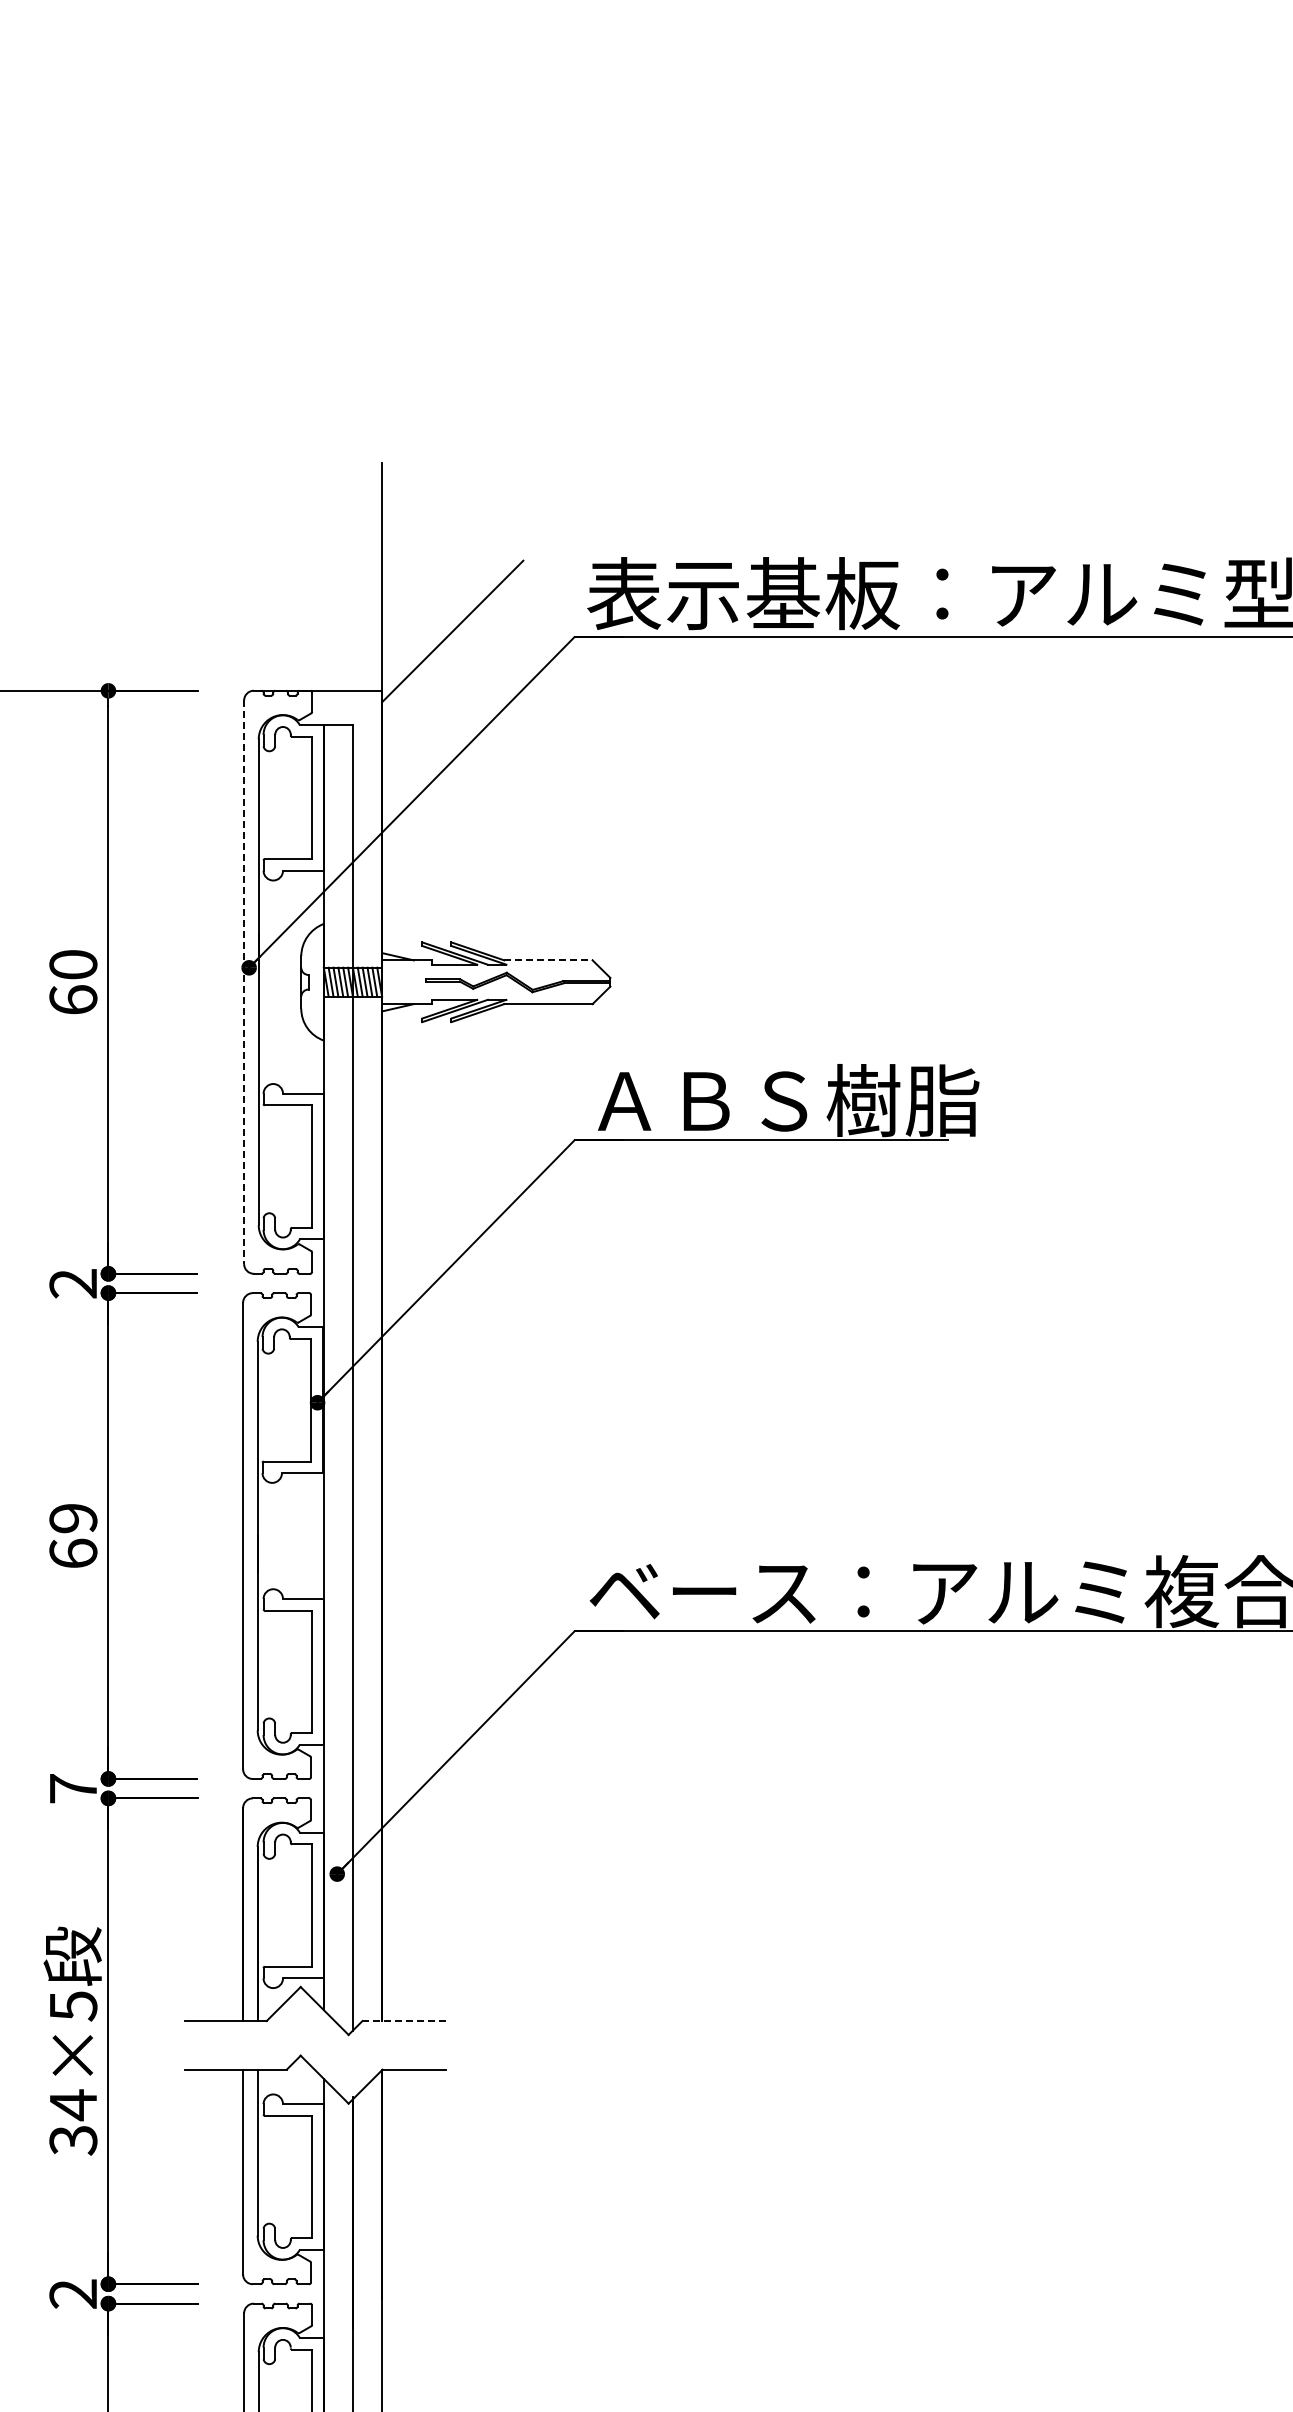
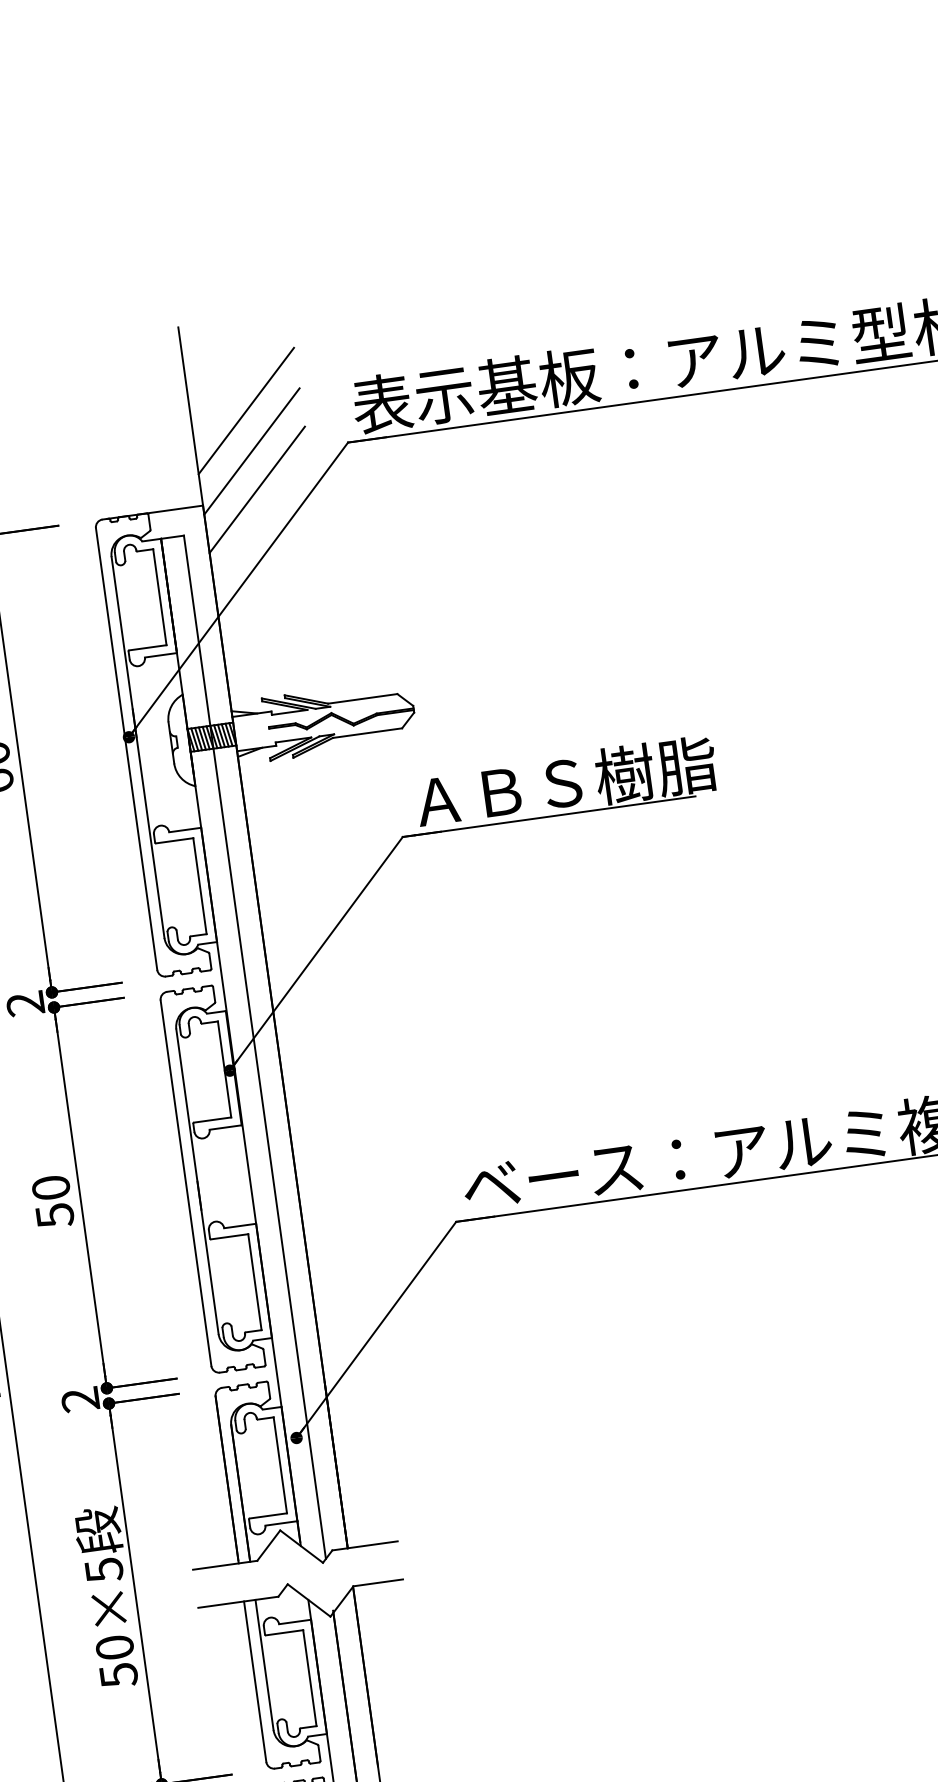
line: (452, 579) -> (246, 410), added
line: (452, 680) -> (257, 489), added
line: (548, 960) -> (362, 698), dashed -> solid
line: (244, 982) -> (126, 749), dashed -> solid
text: (73, 1536) -> (53, 1202), 69 -> 50
text: (72, 1788) -> (79, 1399), 7 -> 2
line: (404, 2021) -> (365, 1546), dashed -> solid
text: (73, 2122) -> (116, 1661), 34×5 -> 50×5

